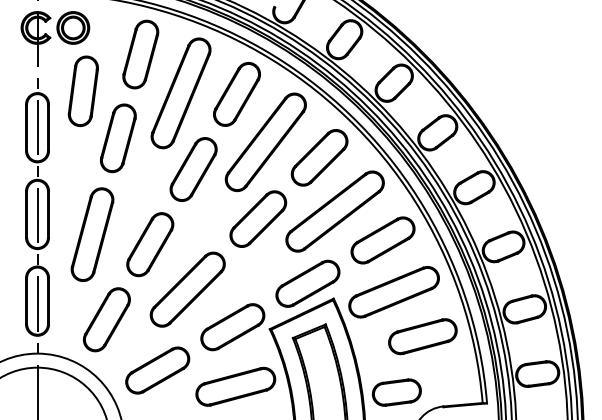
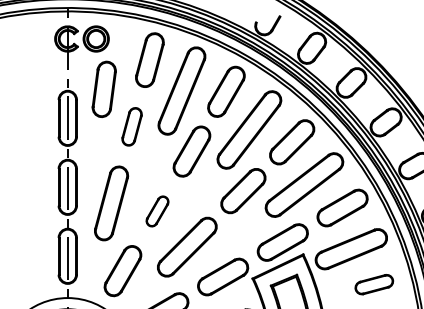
part: (118, 138) -> (132, 126), size x0.7
part: (150, 244) -> (157, 211), size x0.6
part: (422, 336) -> (373, 284), size x0.7

